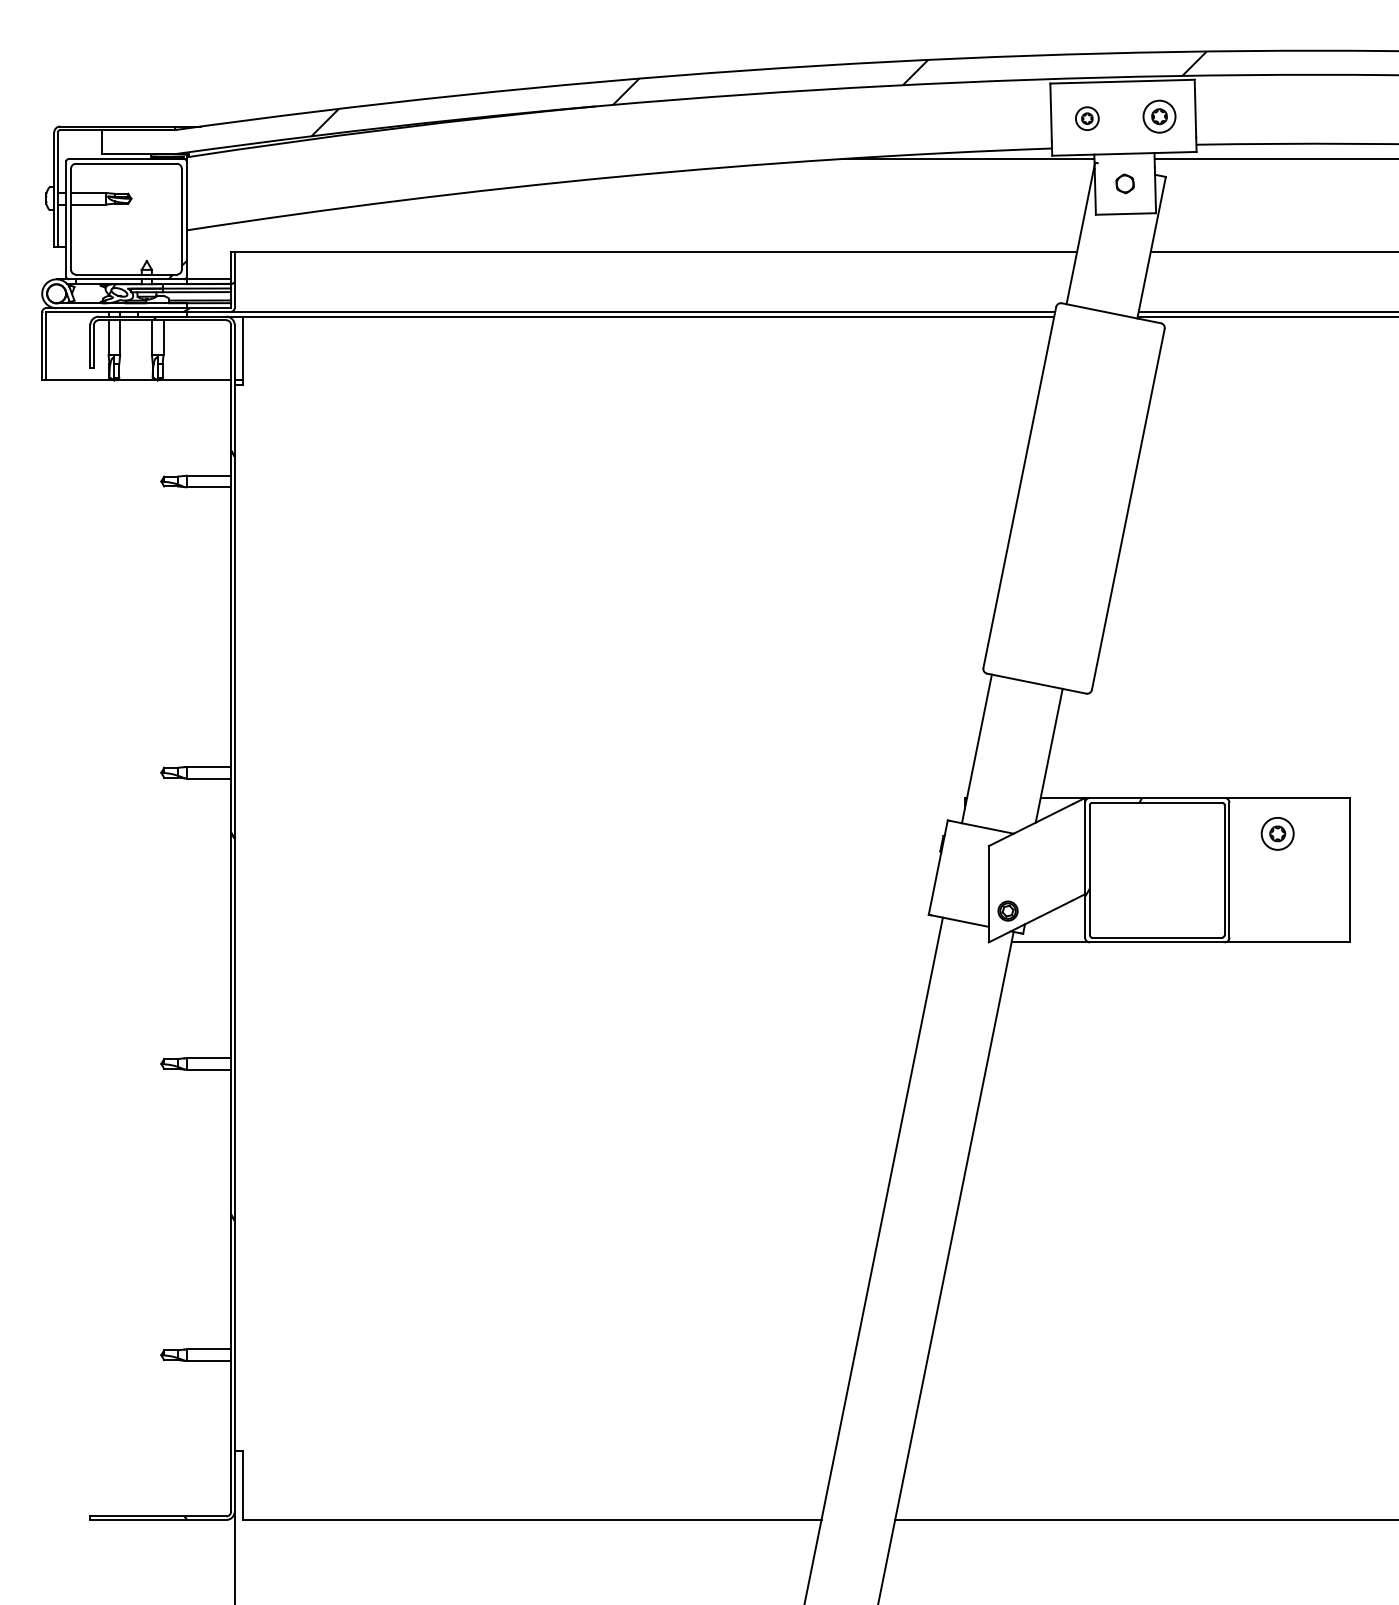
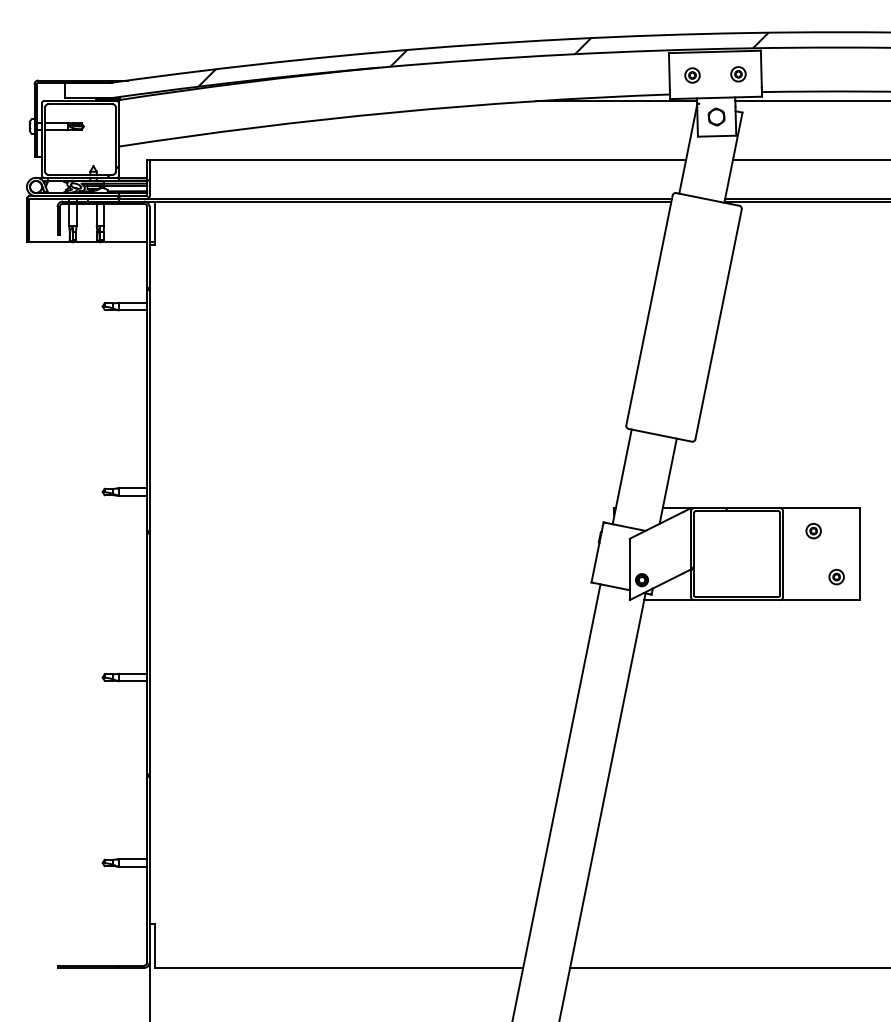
part: (1159, 117) -> (738, 74), size x0.71
part: (1125, 183) -> (716, 116), size x1.43
part: (1277, 834) -> (813, 531), size x0.71
part: (1313, 906) -> (836, 577), added

